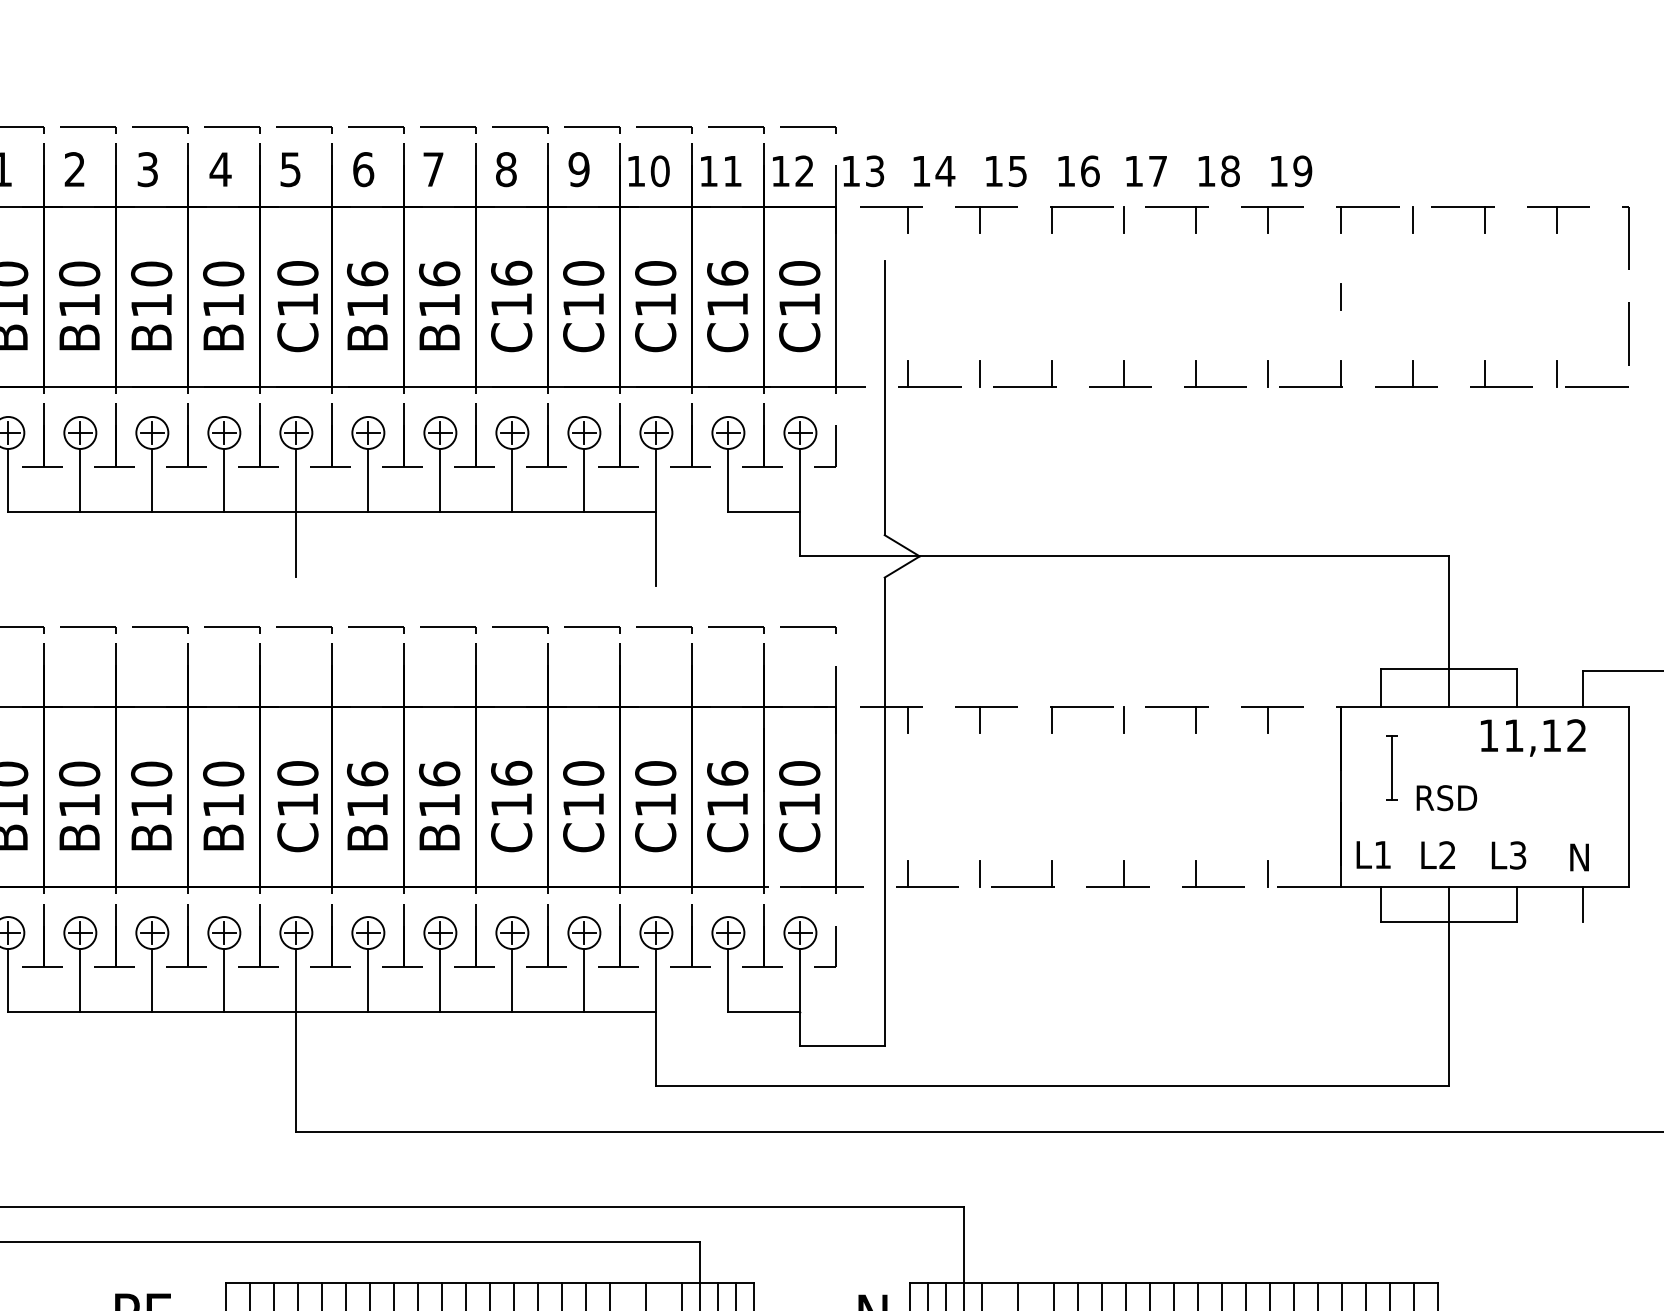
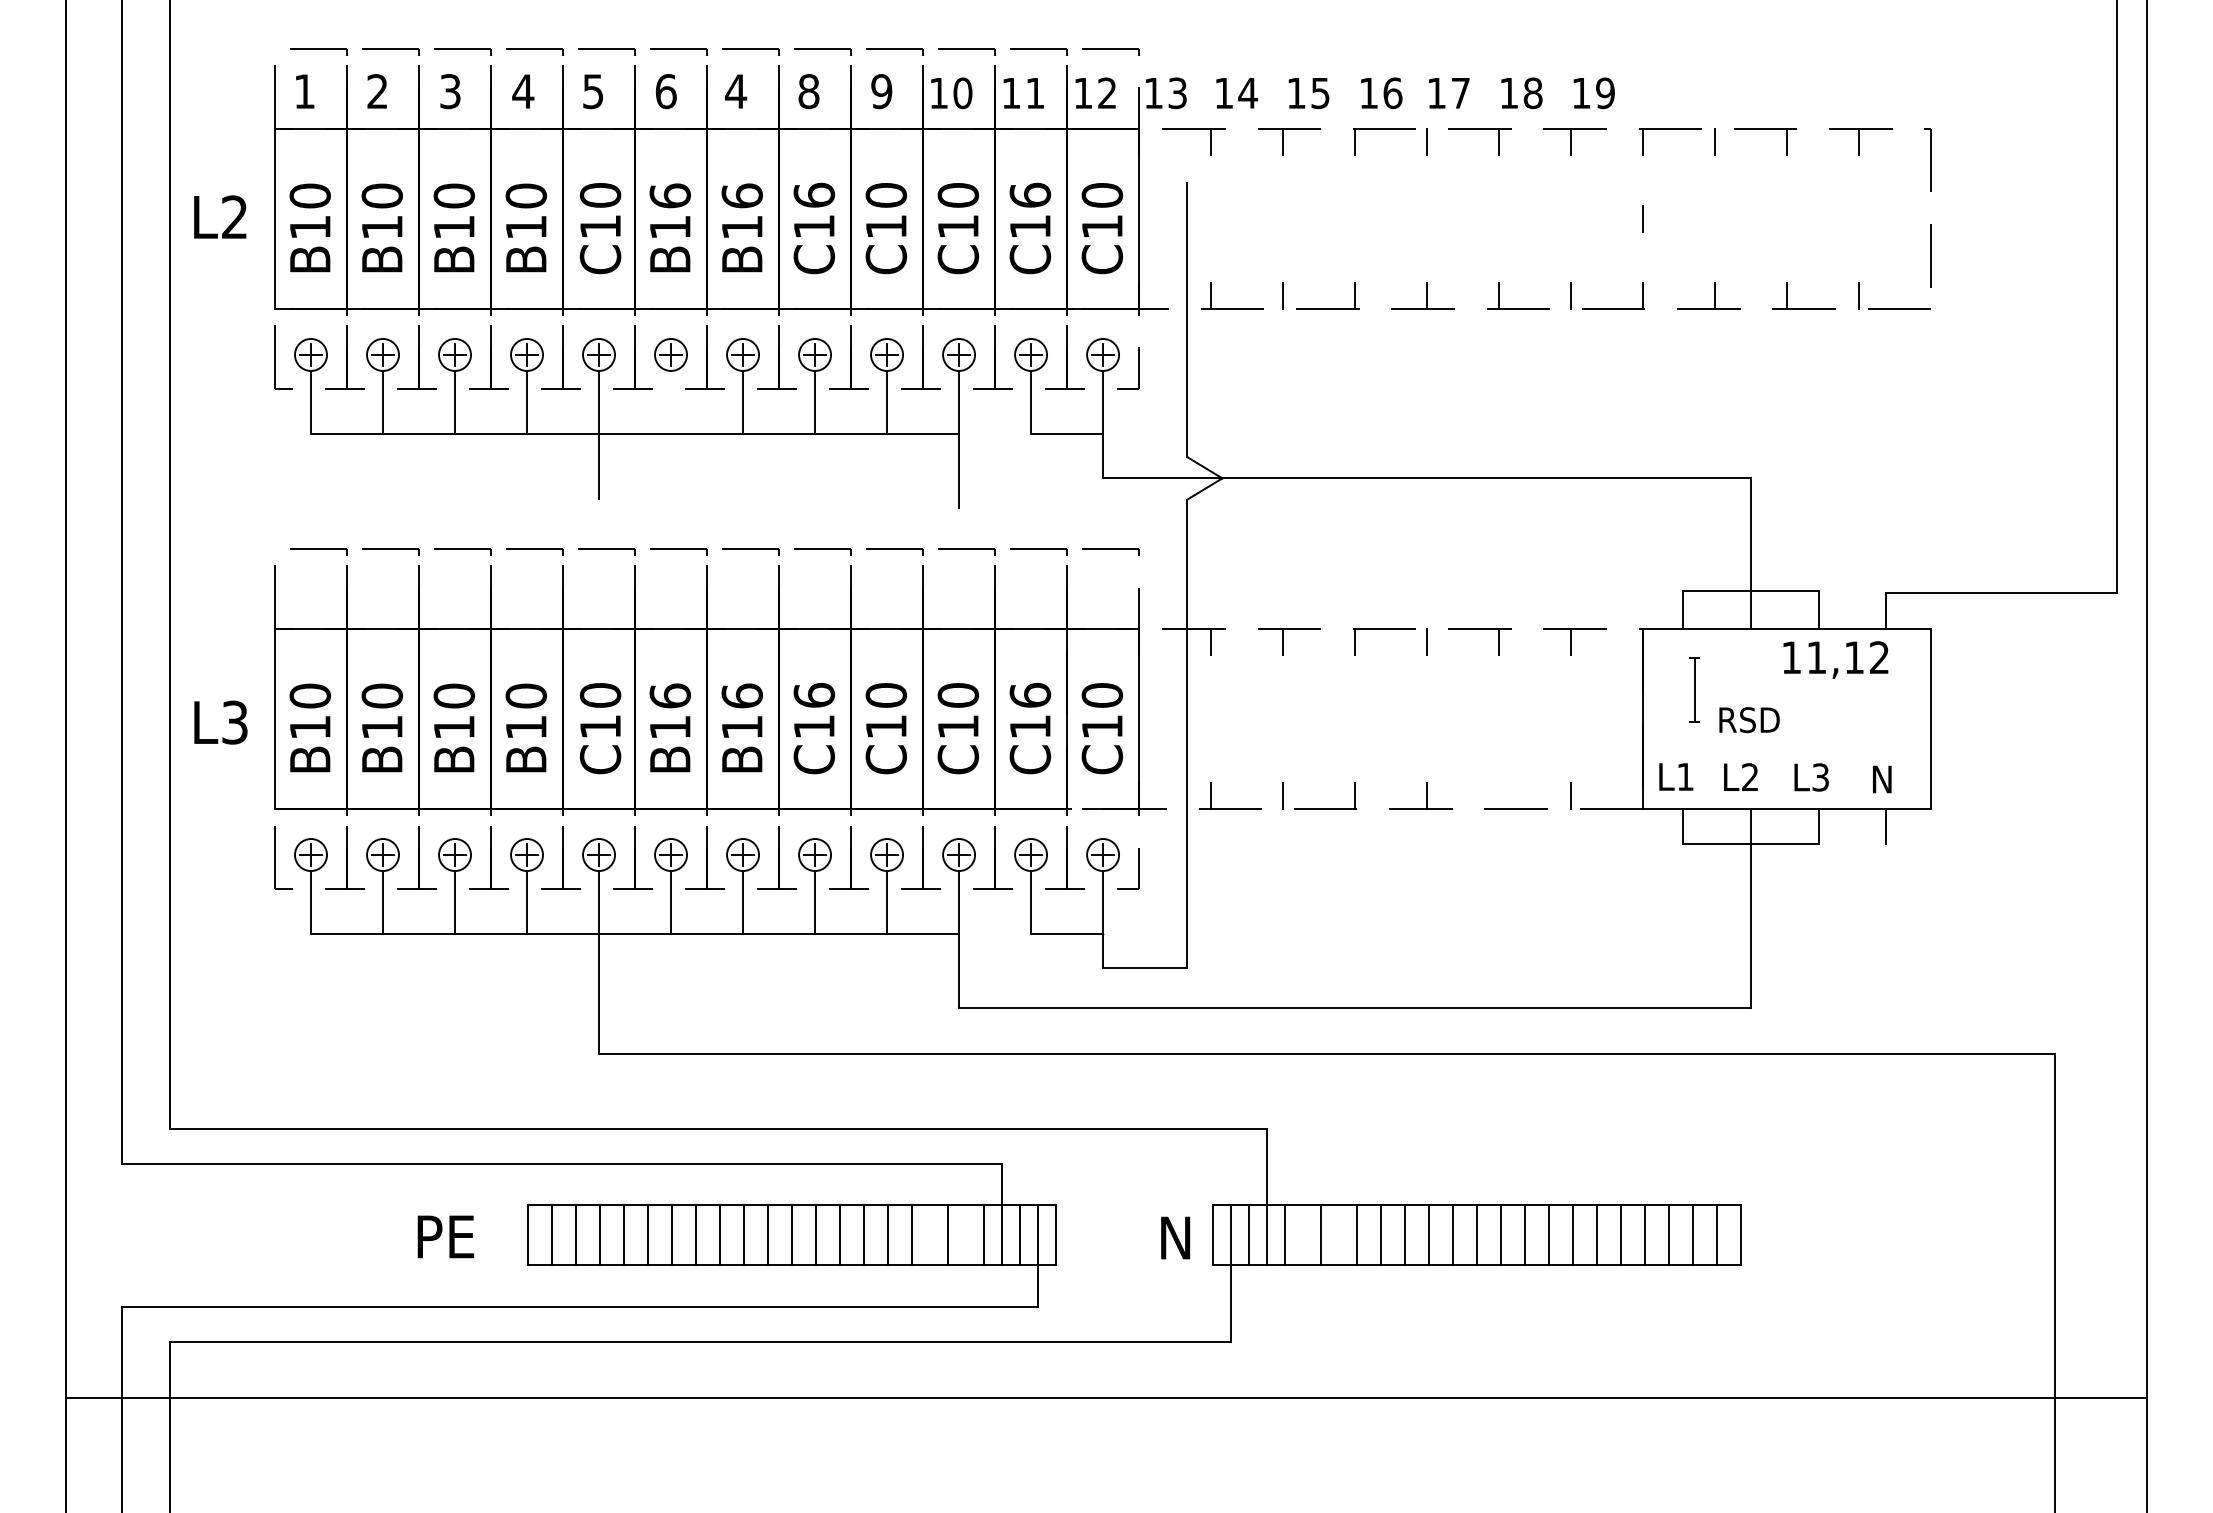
text: (433, 169) -> (736, 91), 7 -> 4
line: (368, 480) -> (671, 402), removed
line: (1196, 873) -> (1499, 795), removed

